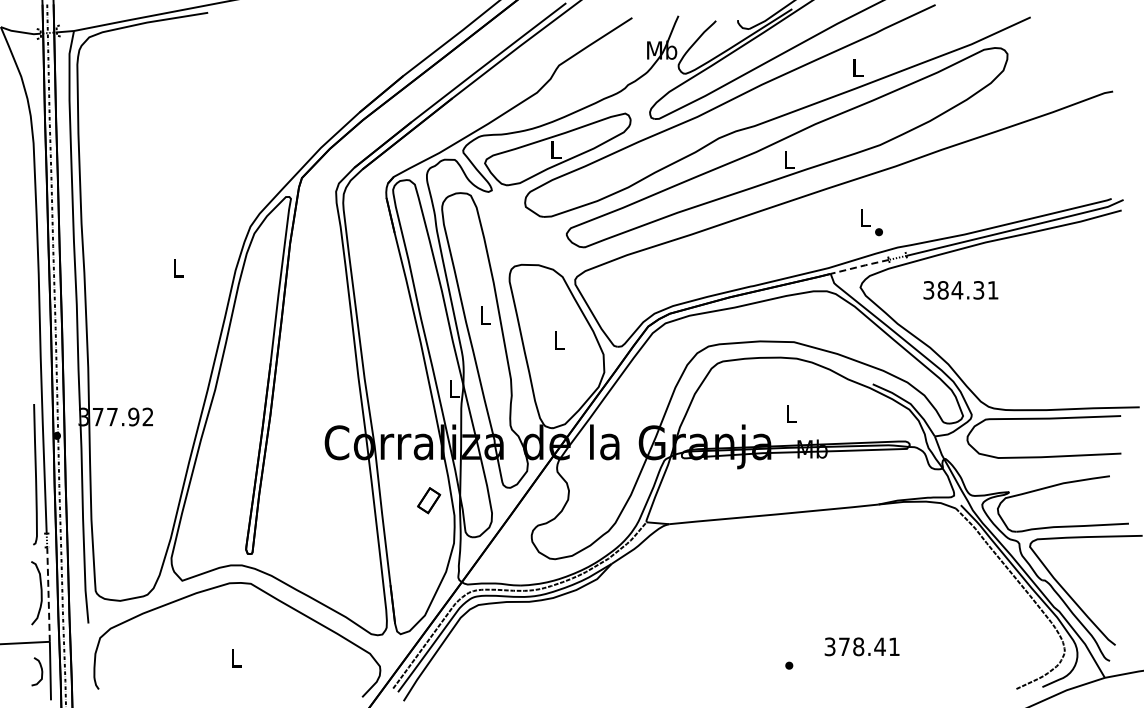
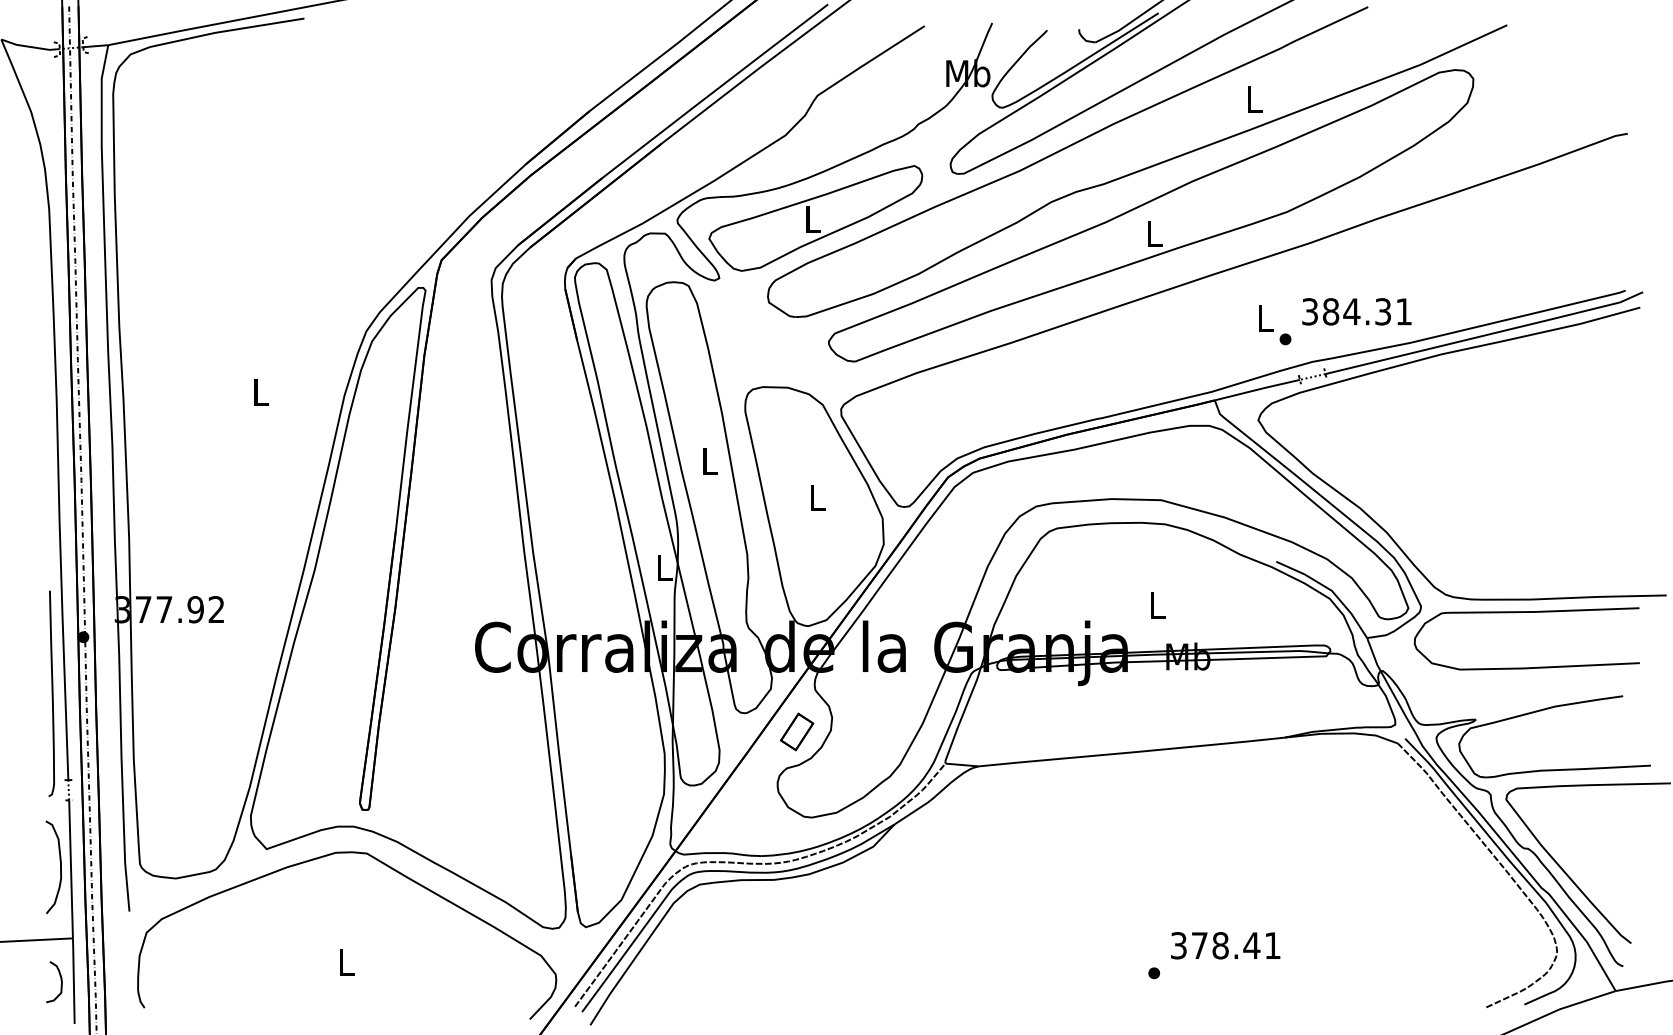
line: (859, 266) -> (1256, 389), dashed -> solid
text: (960, 290) -> (1356, 312), moved
part: (429, 500) -> (797, 731), moved
line: (48, 594) -> (70, 869), dashed -> solid
text: (861, 646) -> (1224, 945), moved

